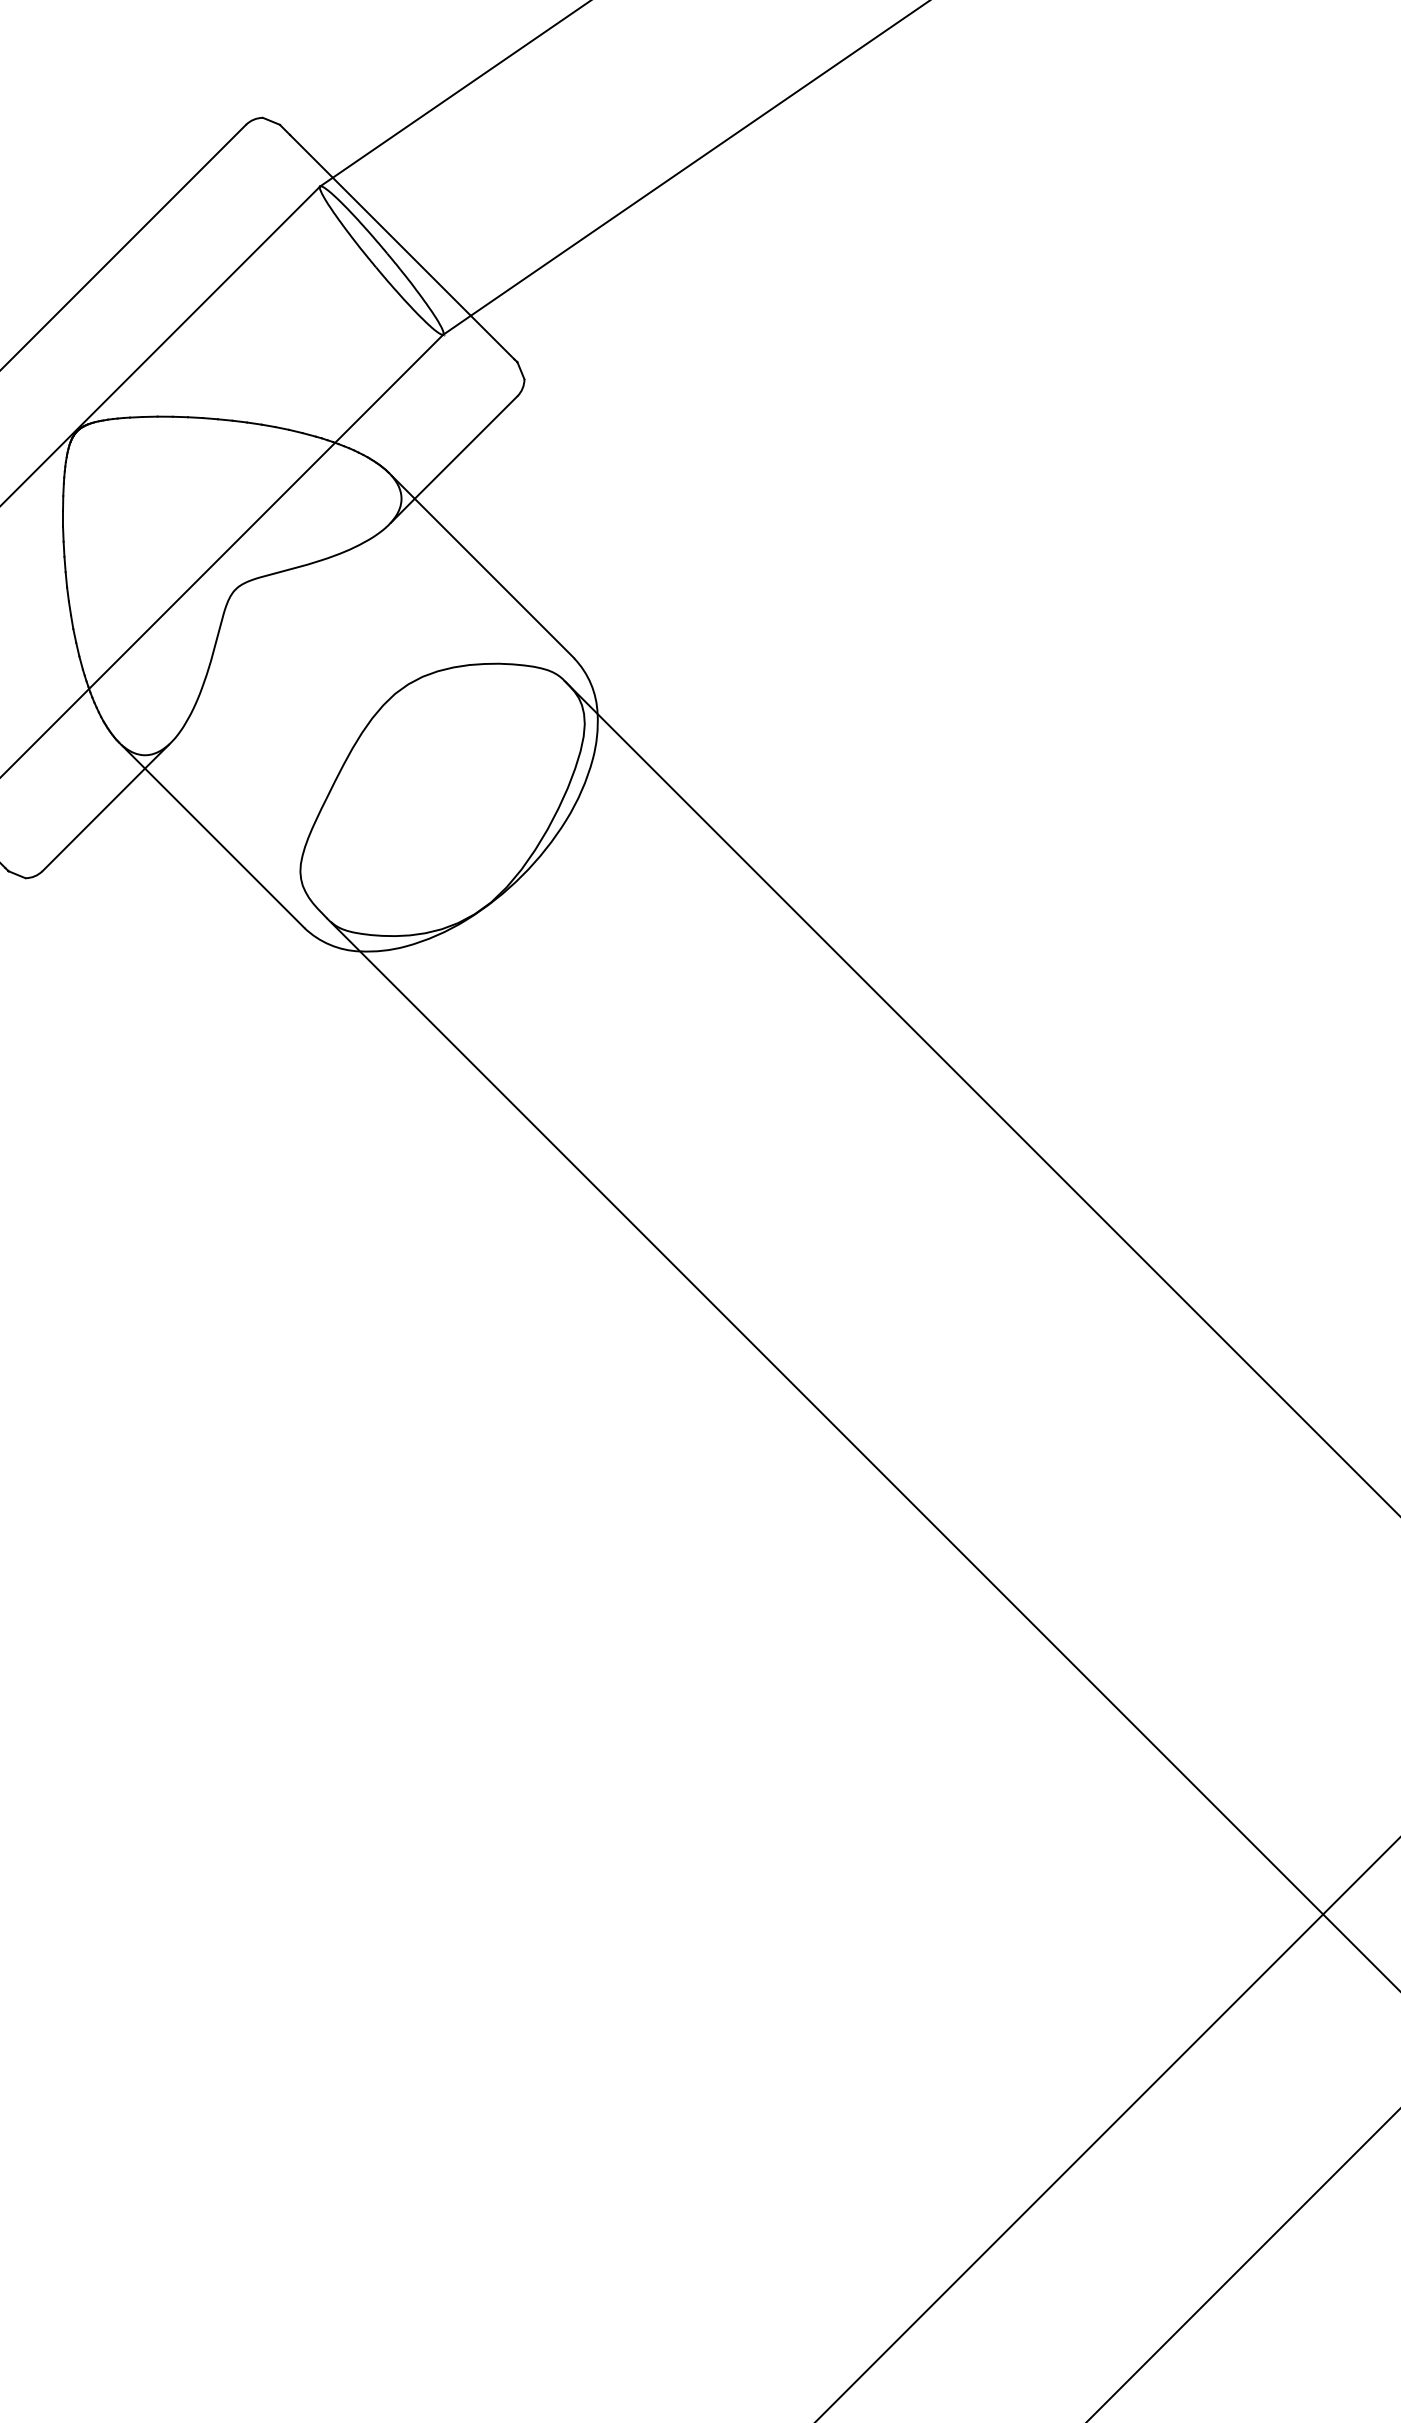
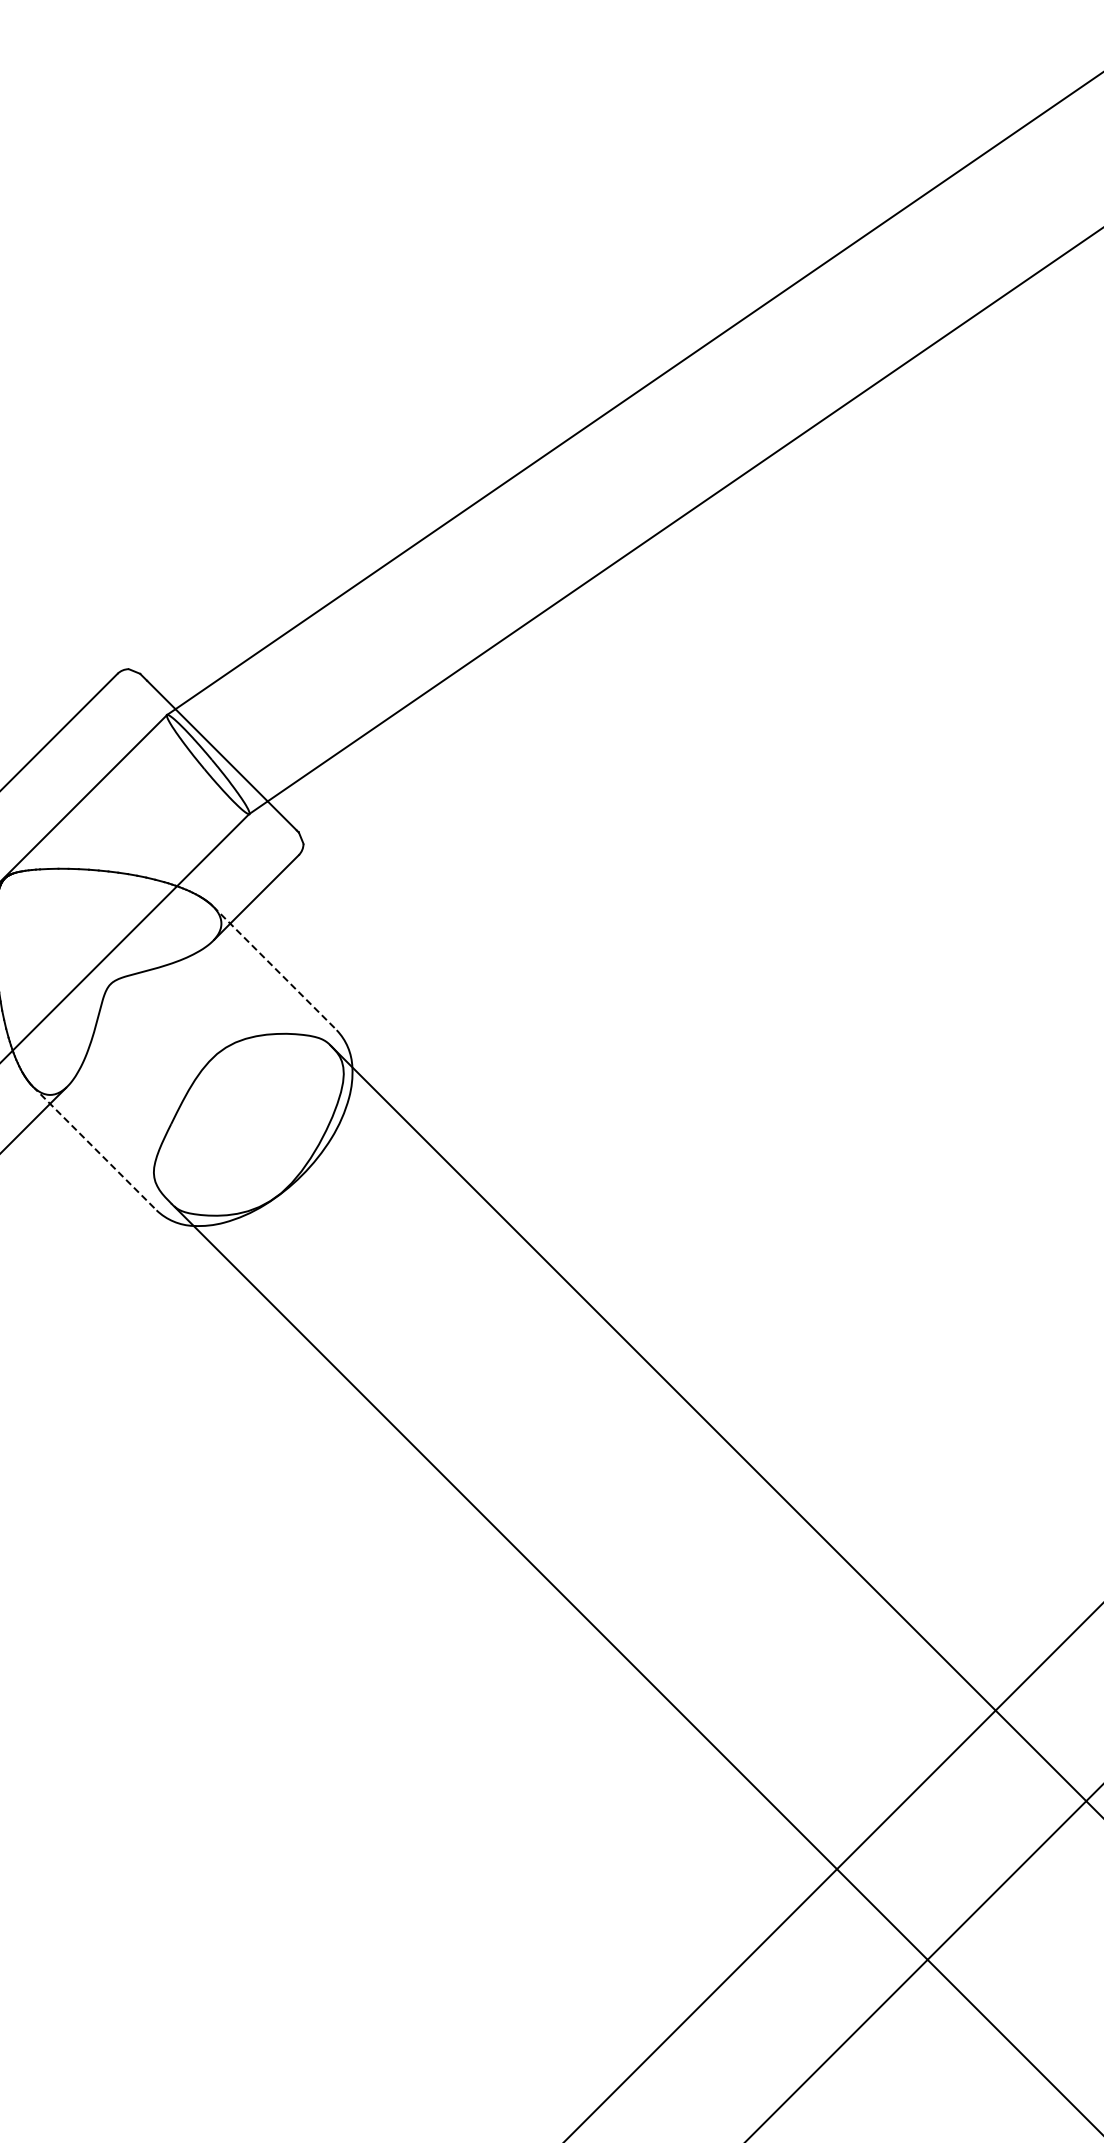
line: (480, 565) -> (274, 968), solid -> dashed
line: (211, 835) -> (94, 1148), solid -> dashed

